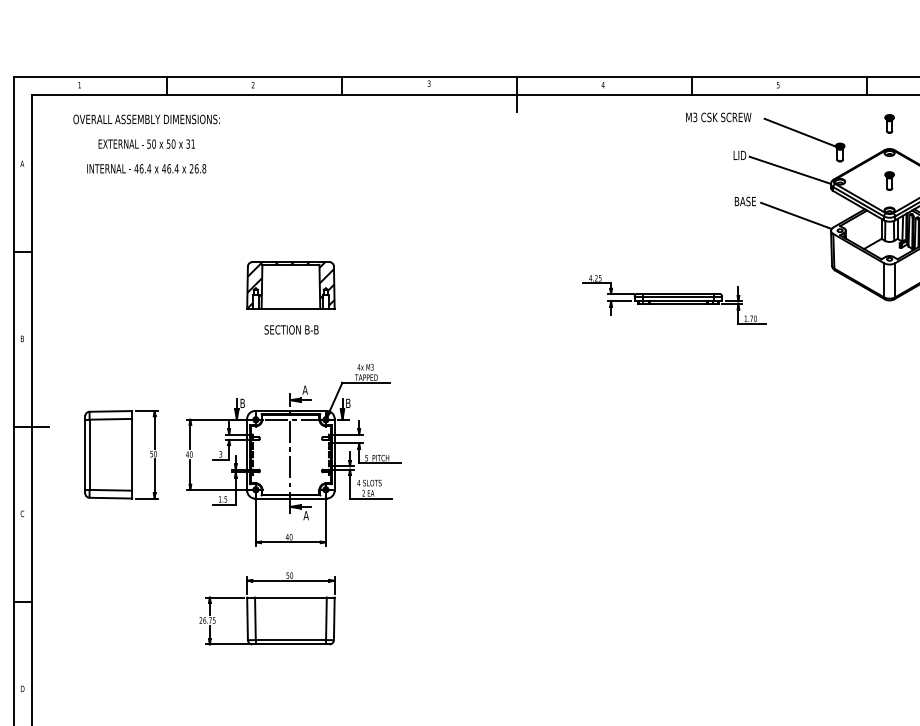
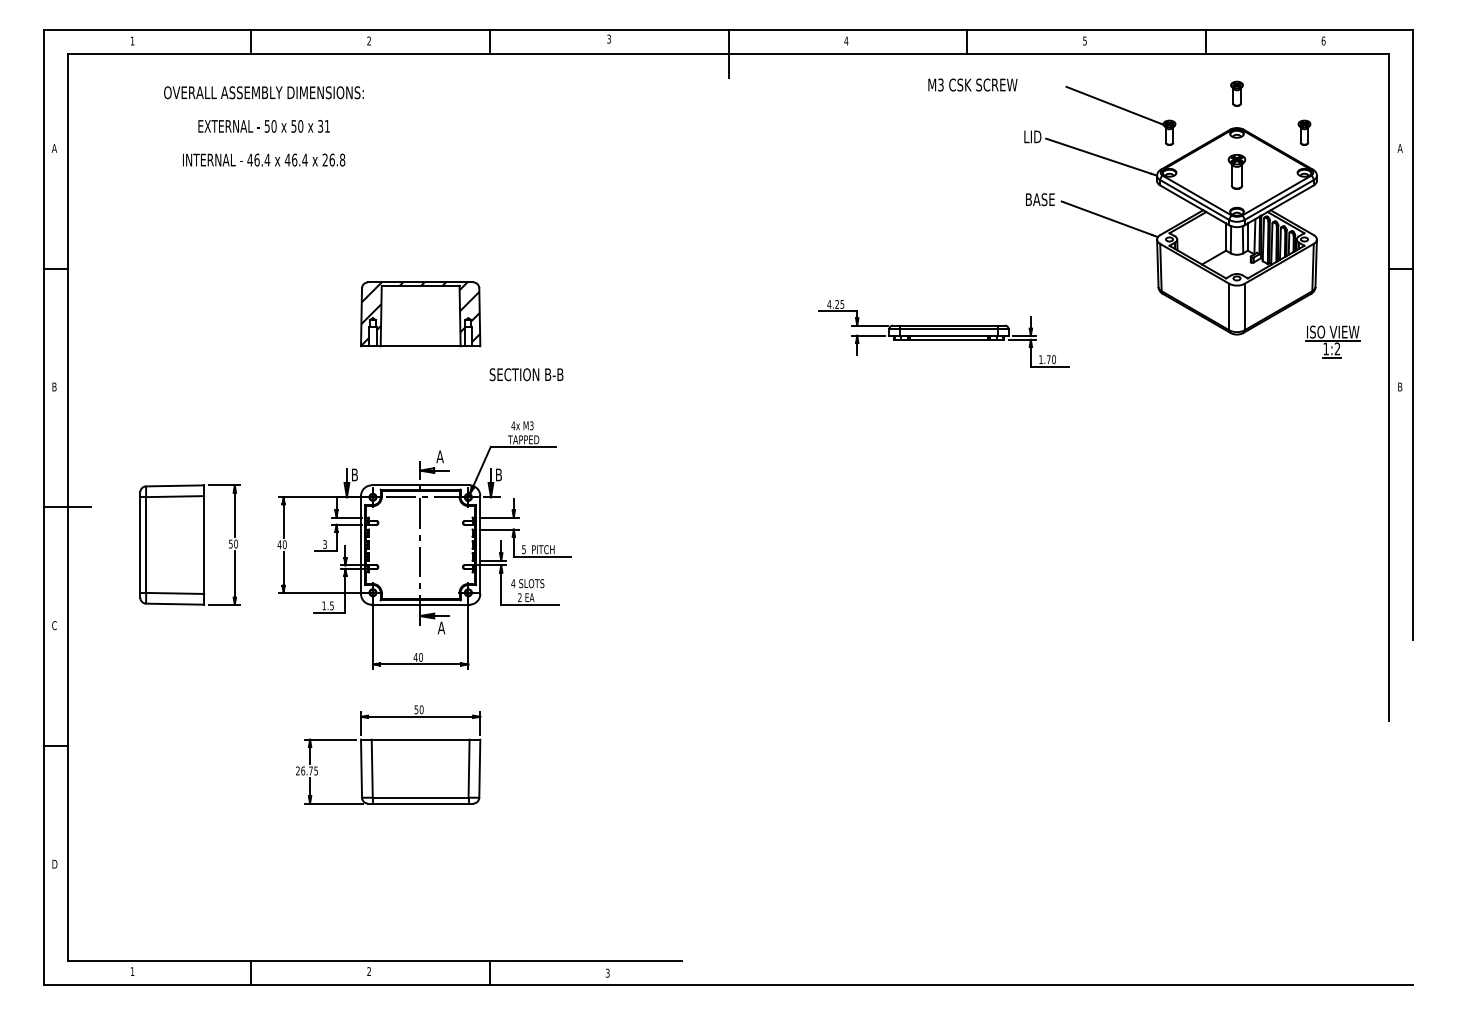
text: (718, 117) -> (972, 84), moved
text: (146, 144) -> (263, 126), moved
part: (889, 180) -> (1236, 171), size x1.4
text: (291, 329) -> (526, 374), moved

